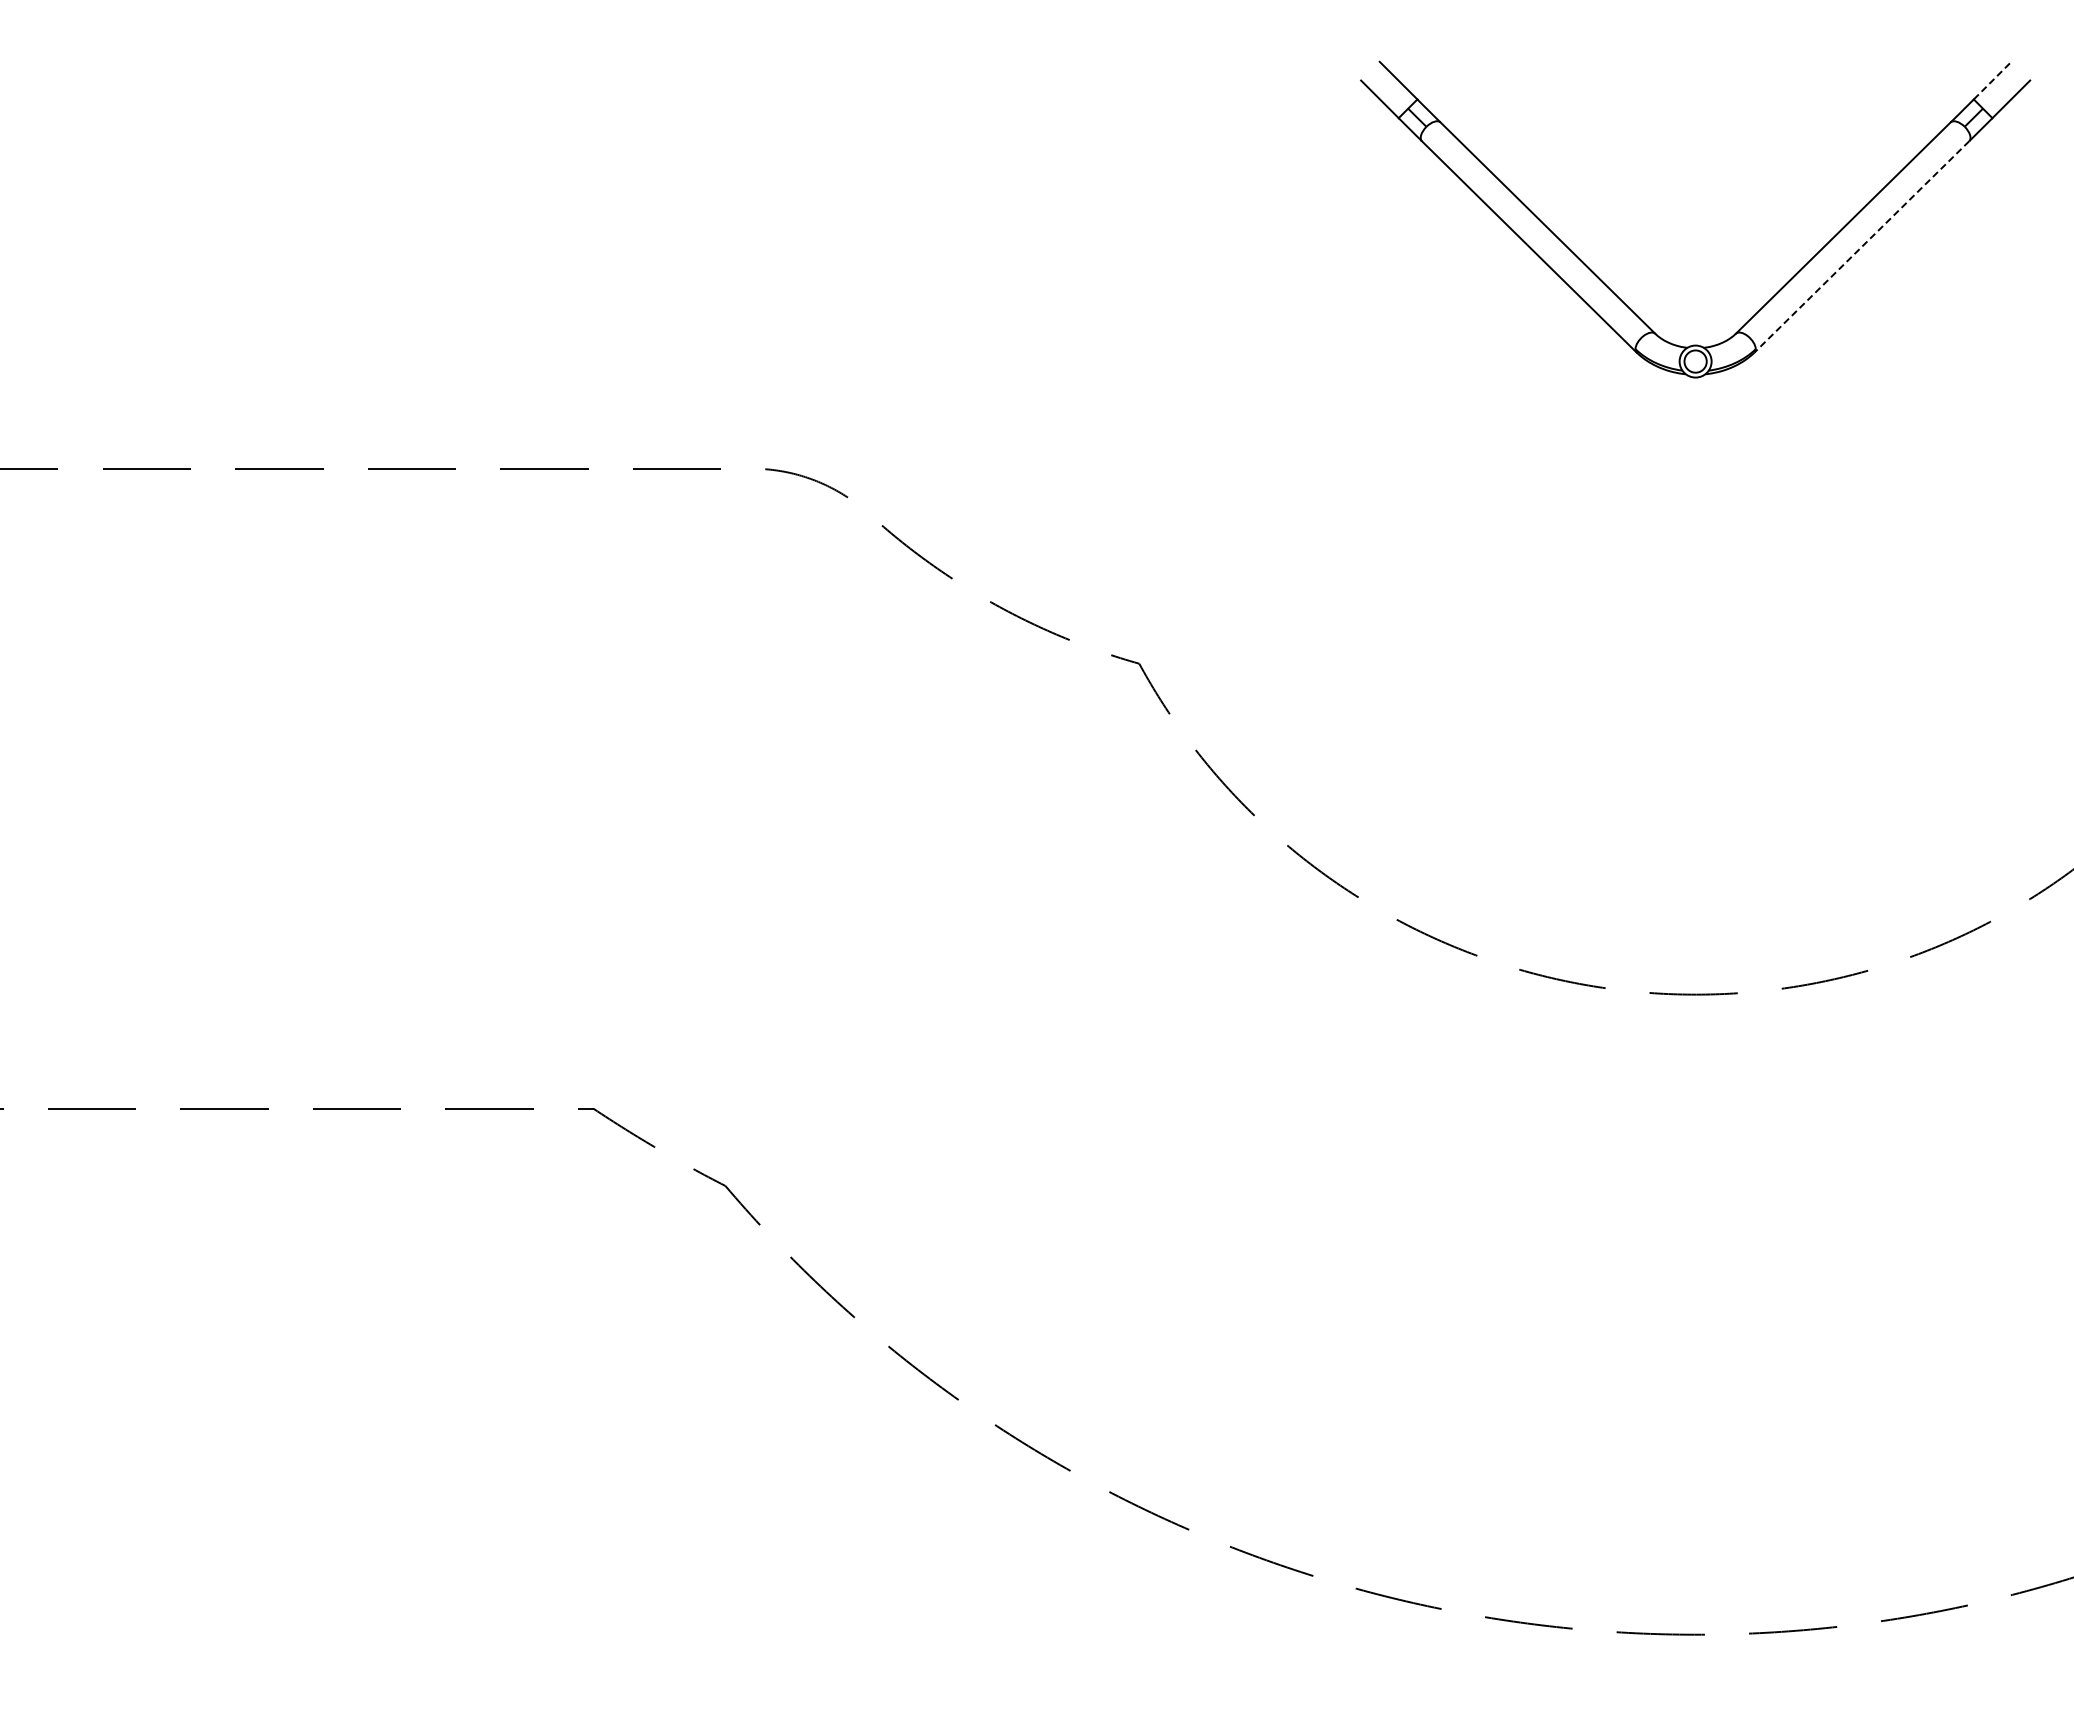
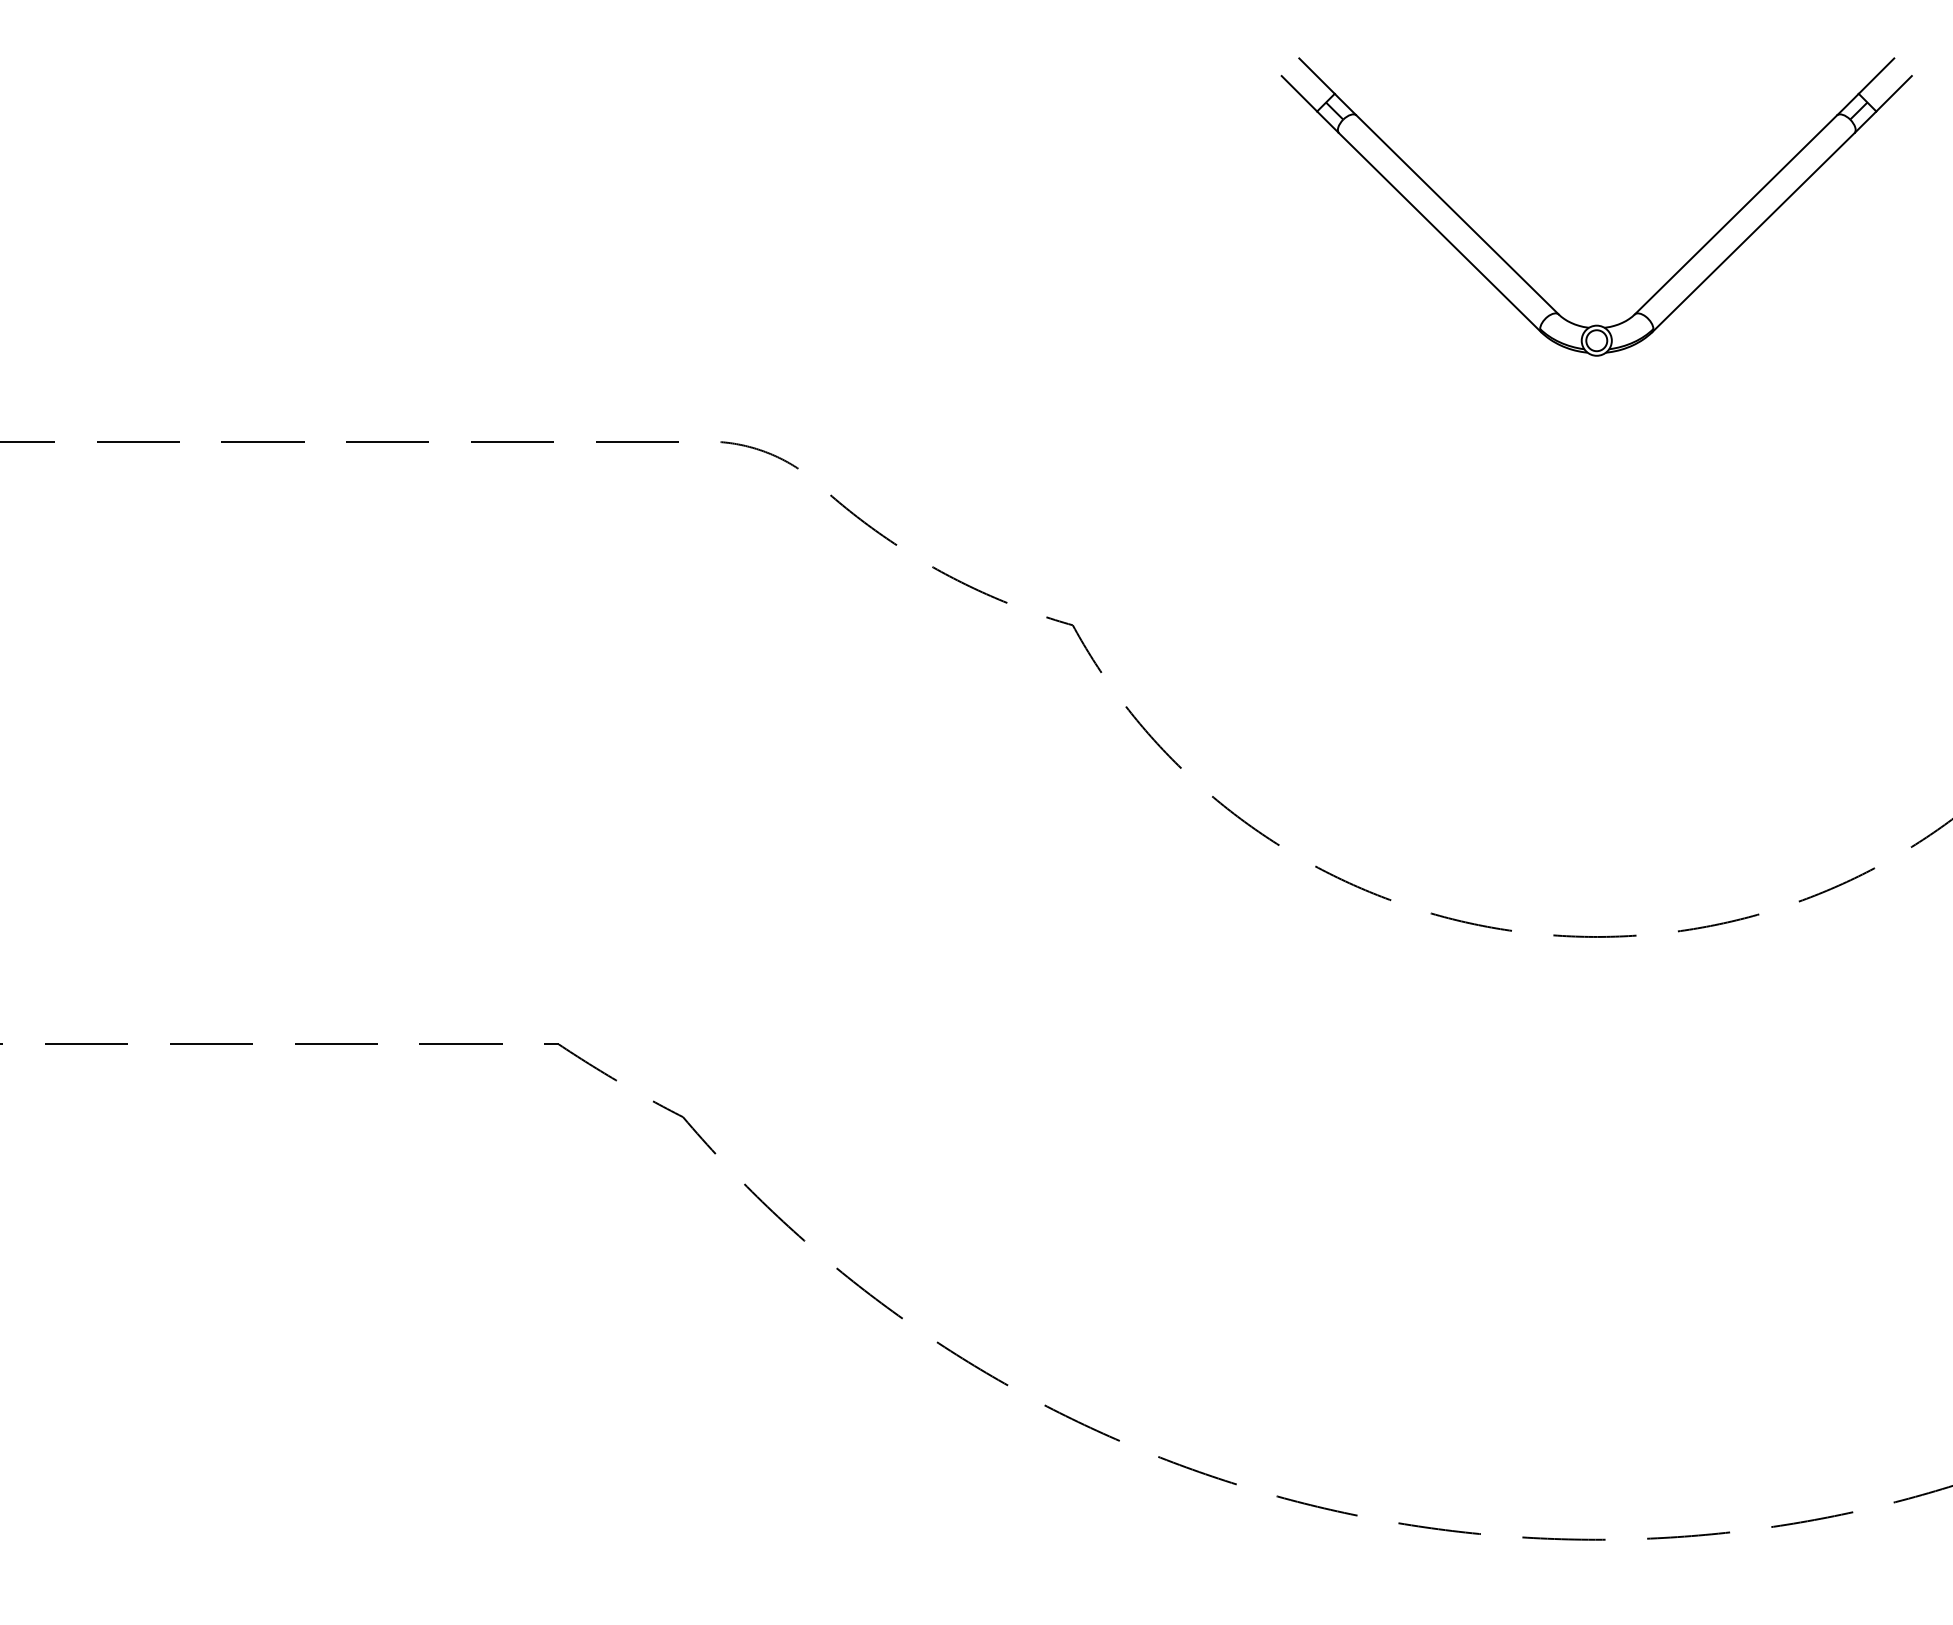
line: (1992, 80) -> (1876, 76), dashed -> solid
line: (1861, 246) -> (1753, 232), dashed -> solid

